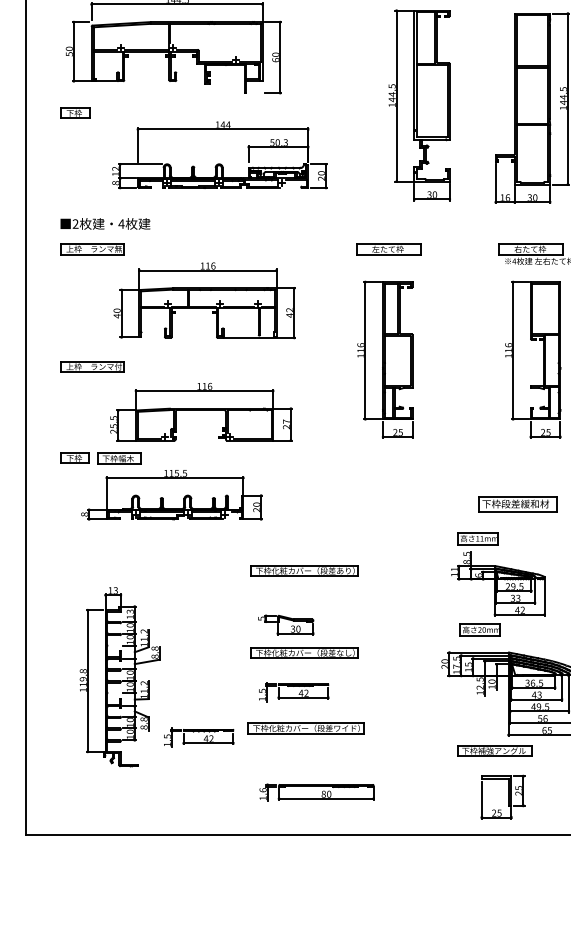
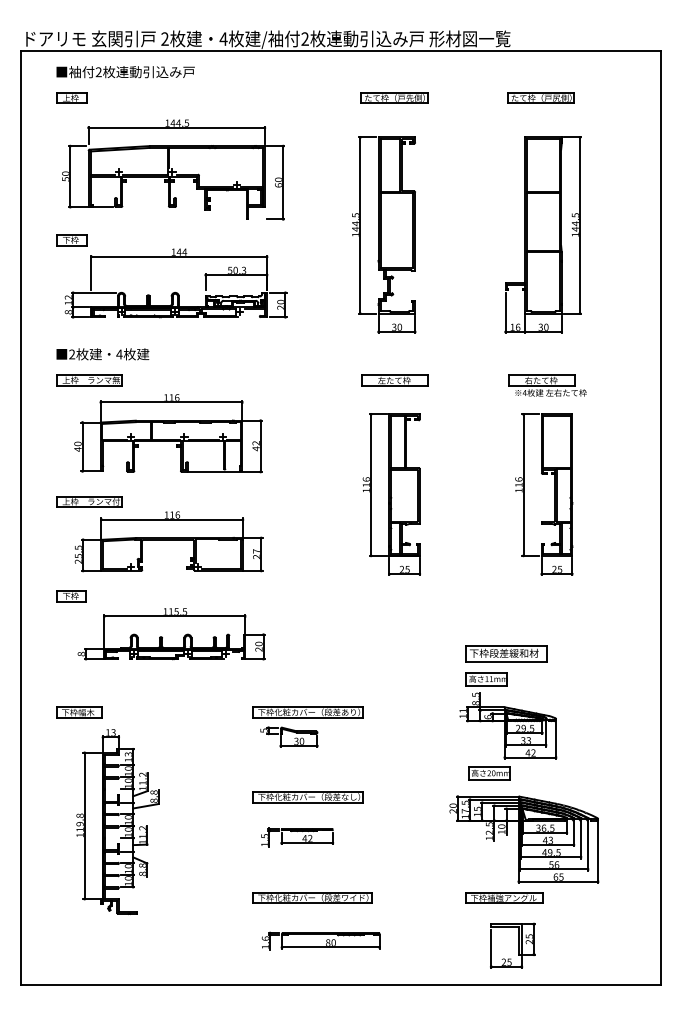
part: (420, 104) -> (384, 234), moved
part: (219, 163) -> (175, 291), moved
part: (204, 300) -> (168, 433), moved
part: (201, 412) -> (168, 541), moved
part: (119, 458) -> (79, 712), moved
part: (517, 504) -> (506, 653), moved
part: (286, 624) -> (289, 736), moved
part: (305, 728) -> (312, 897), moved
part: (199, 737) -> (199, 884), removed

